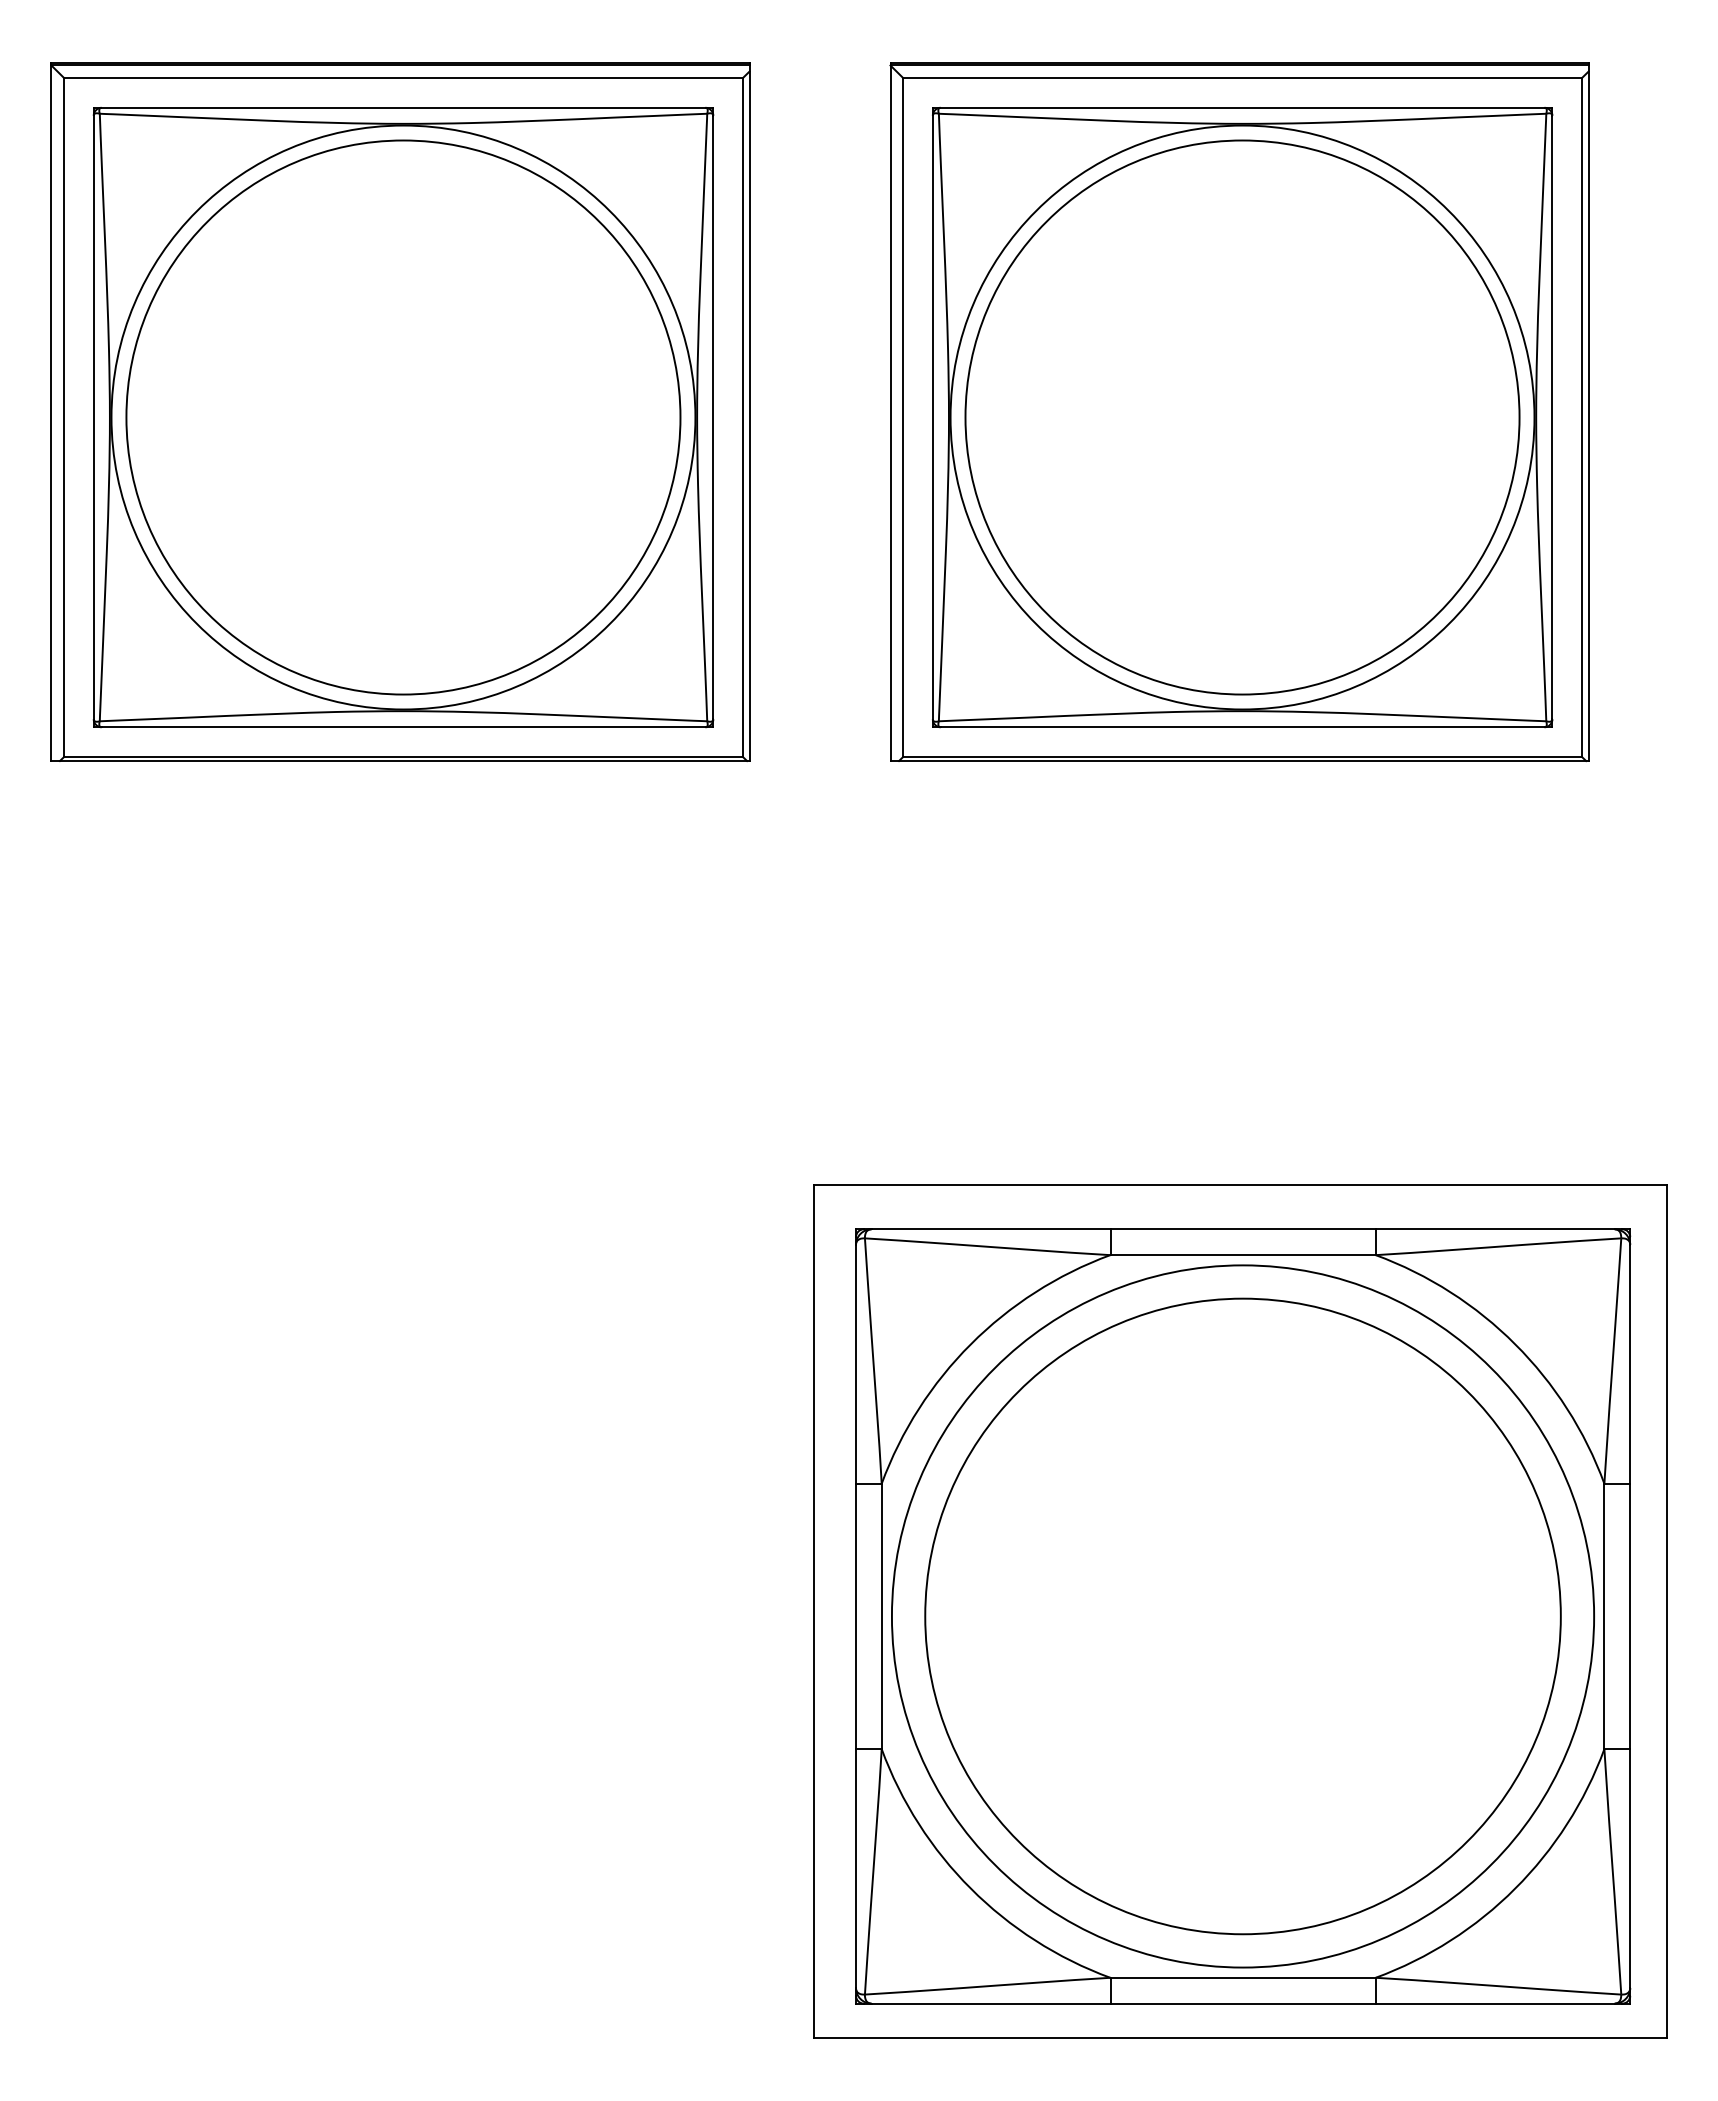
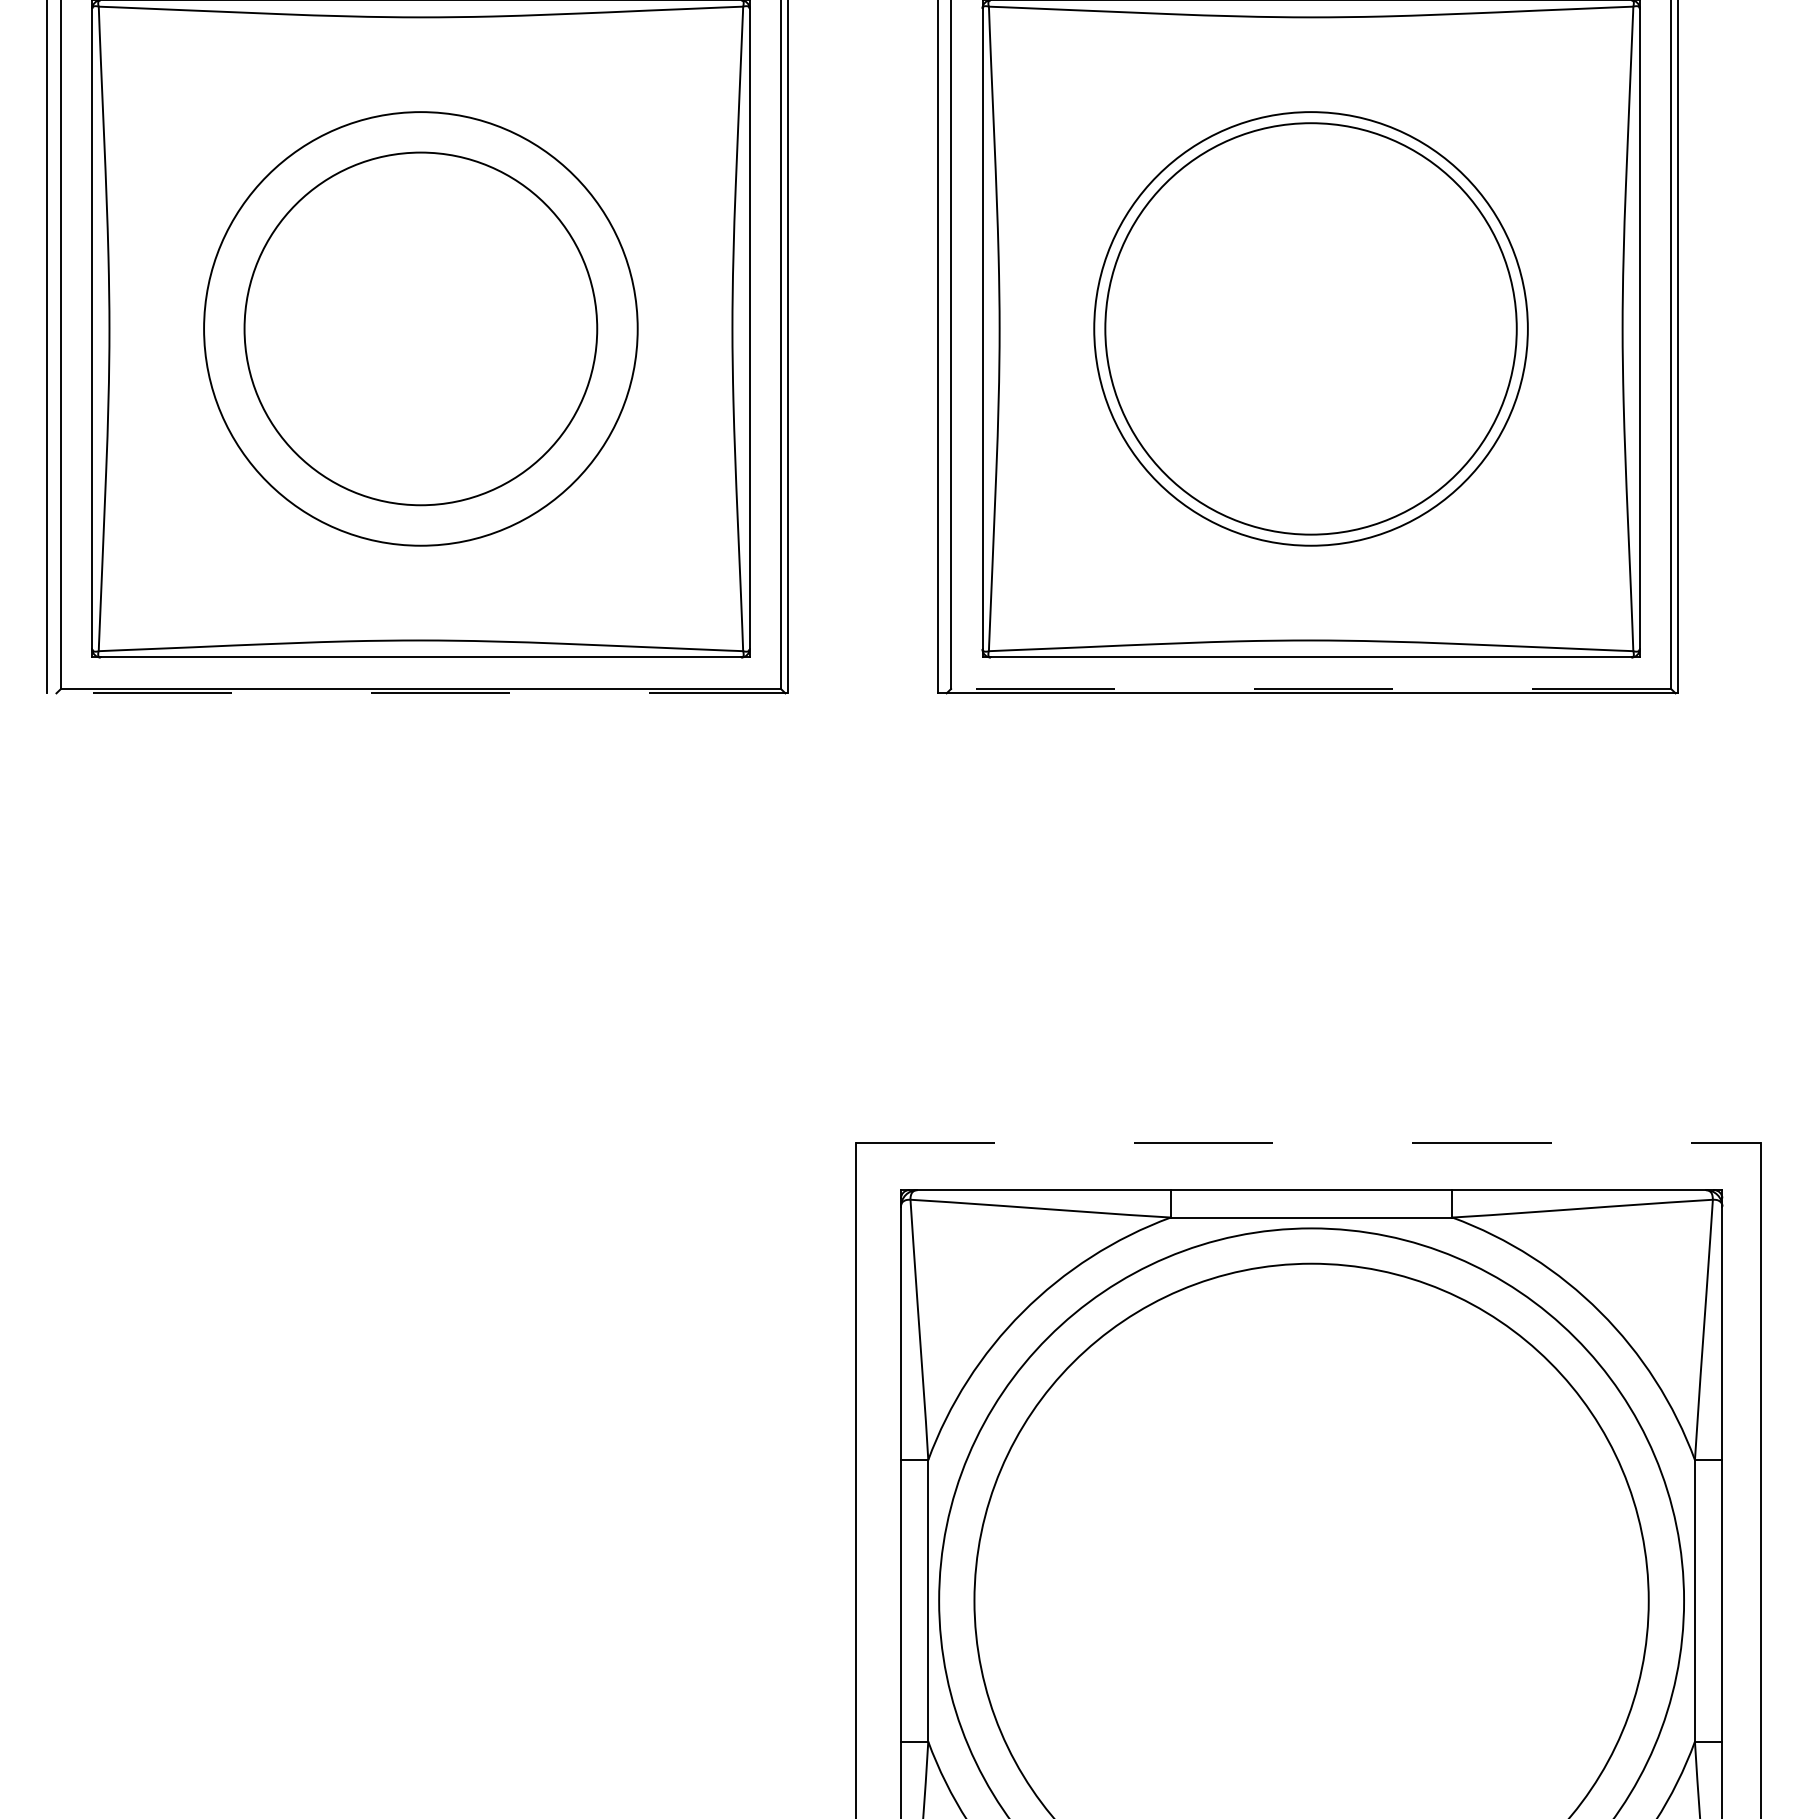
circle: (403, 417) -> (420, 328), size x0.6
circle: (403, 417) -> (420, 328), size x0.7
circle: (1242, 417) -> (1311, 328), size x0.7
circle: (1242, 417) -> (1311, 328), size x0.7
line: (1242, 756) -> (1311, 688), solid -> dashed
line: (400, 761) -> (417, 693), solid -> dashed
line: (1240, 1185) -> (1308, 1143), solid -> dashed

